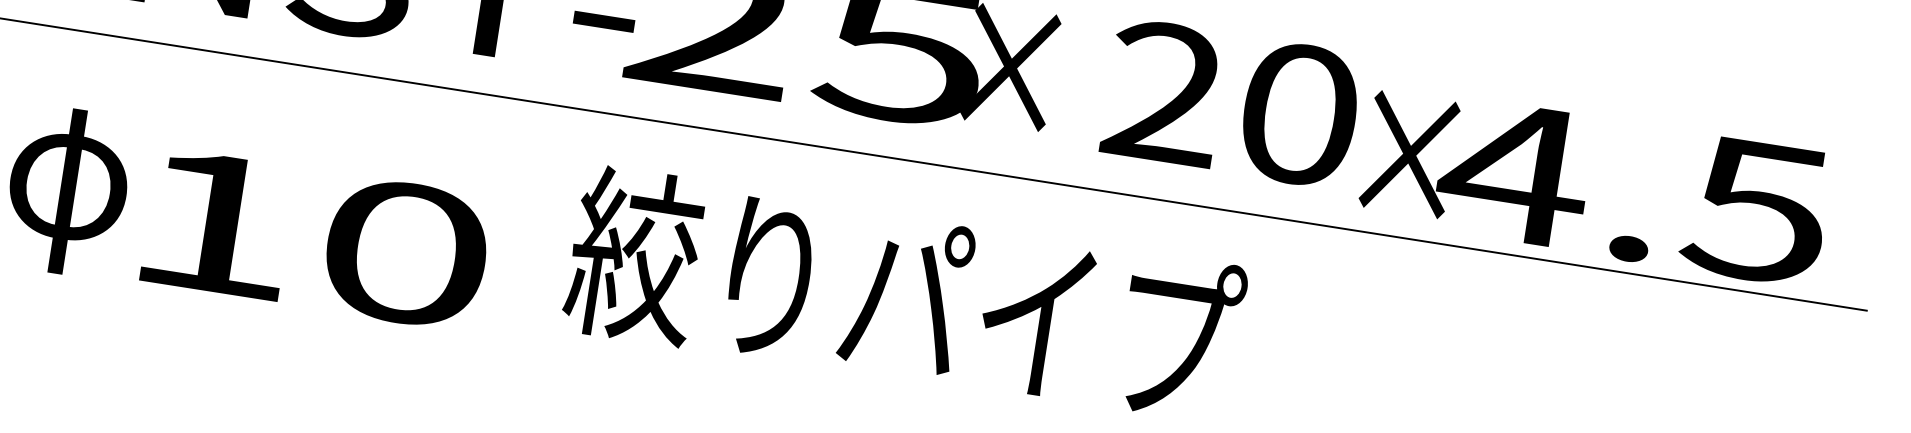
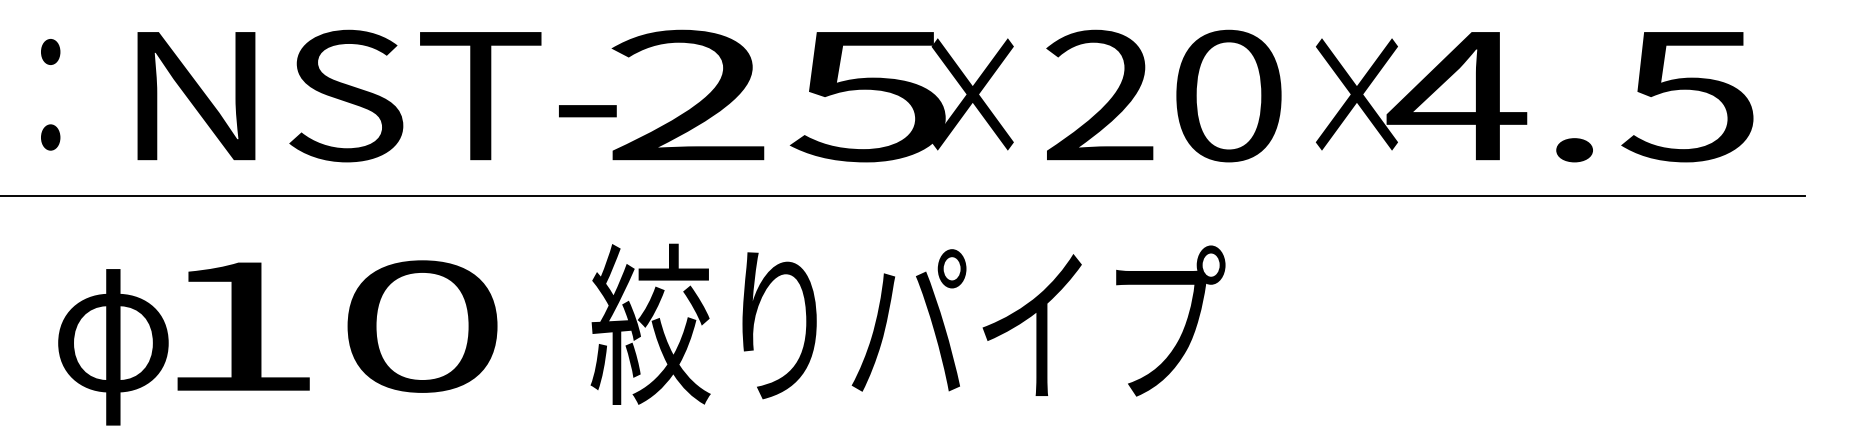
text: (1231, 103) -> (1163, 95), moved
text: (1595, 187) -> (1534, 97), moved
text: (317, 239) -> (337, 326), moved

